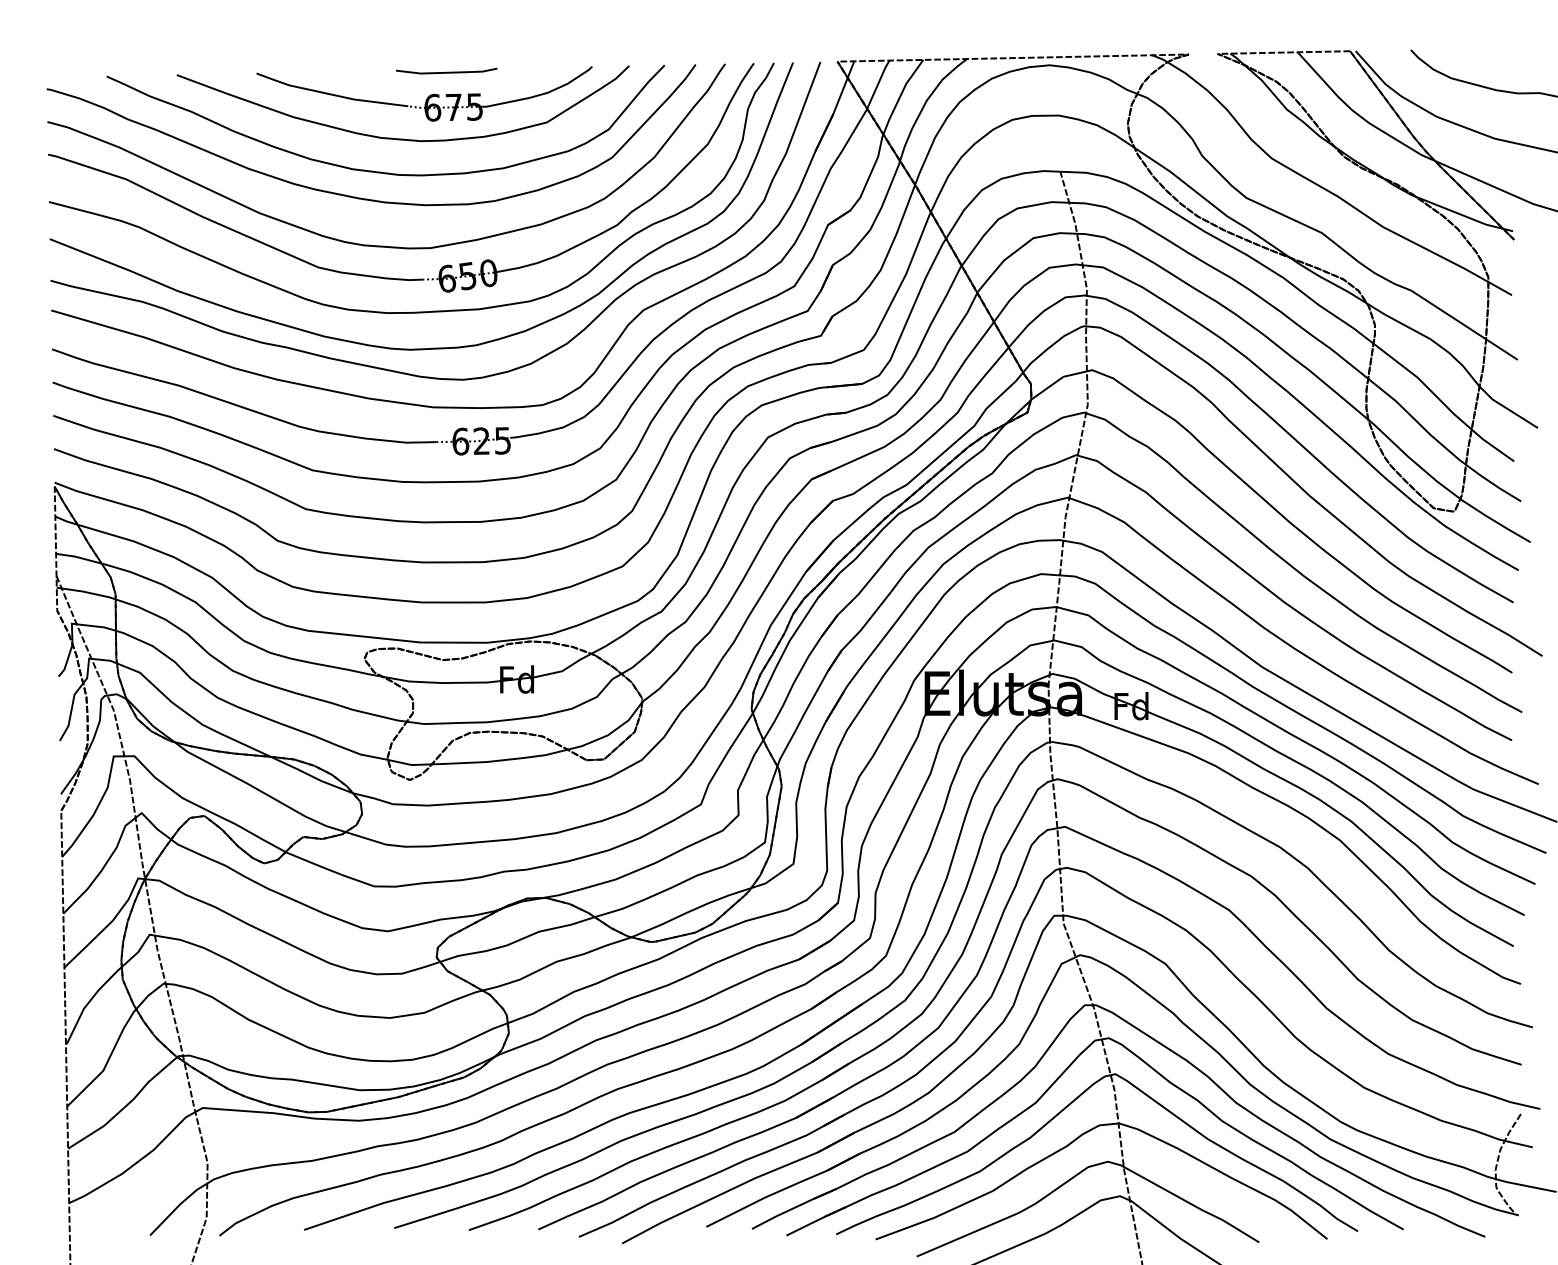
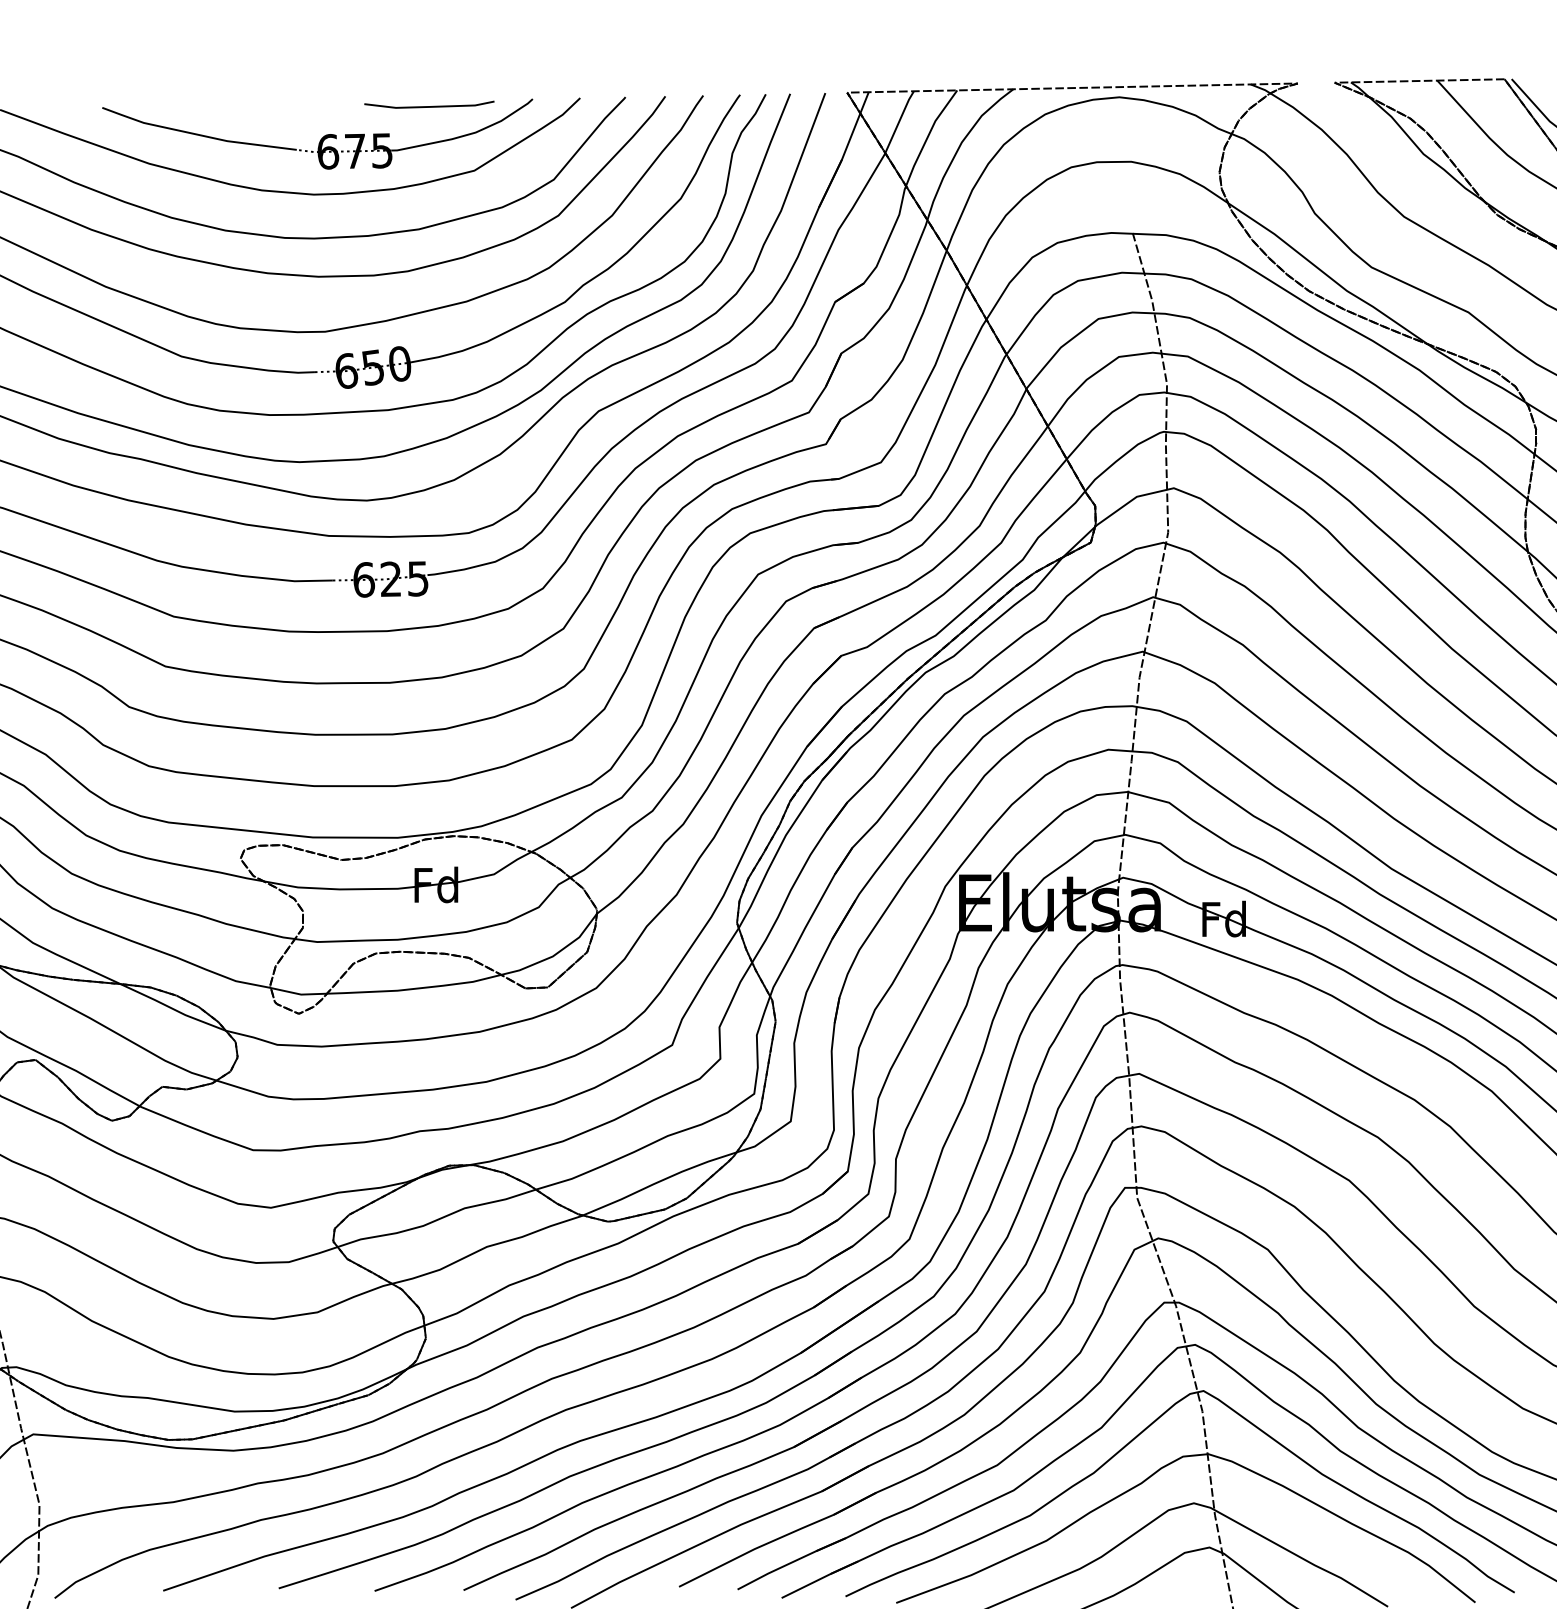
line: (446, 71) -> (429, 105), moved

